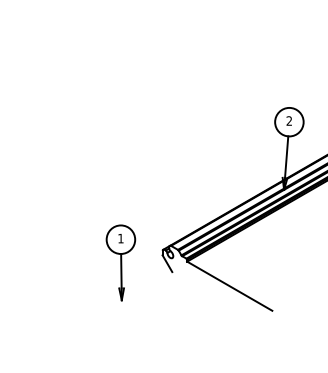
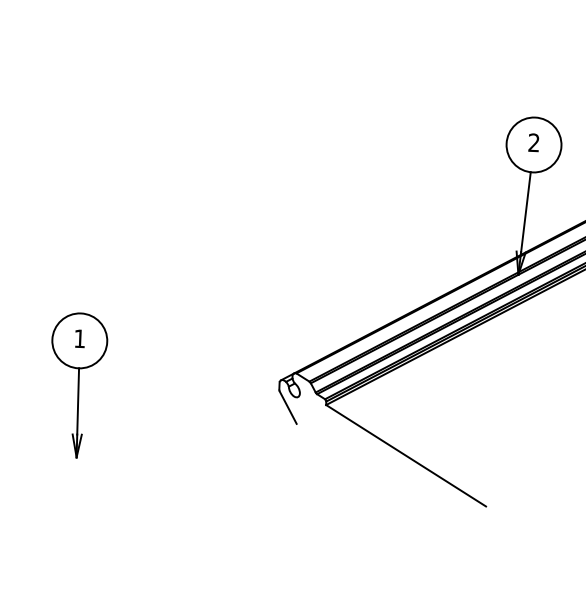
part: (120, 262) -> (77, 384), moved

